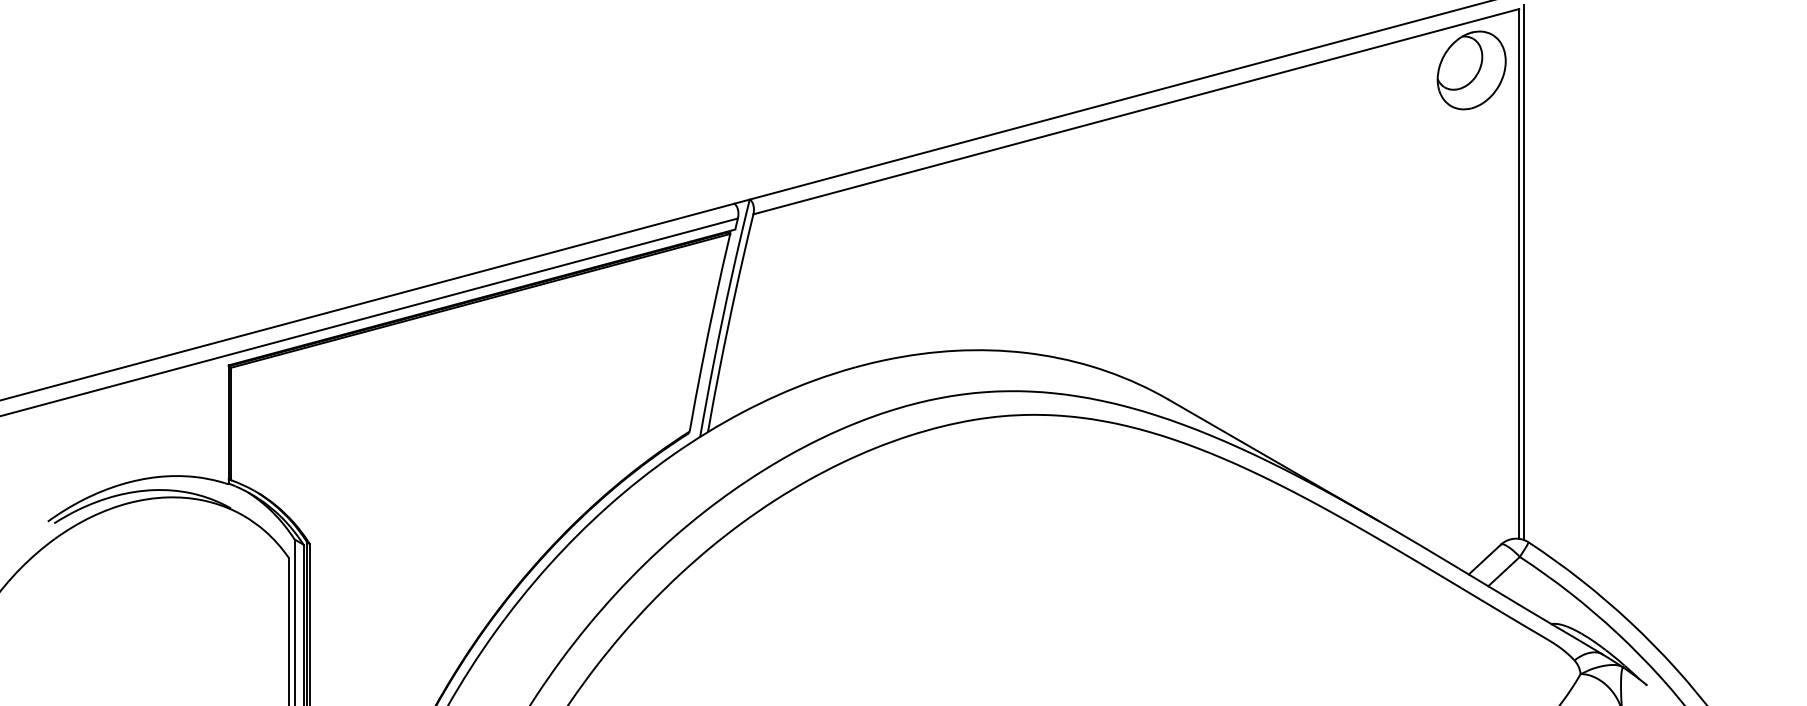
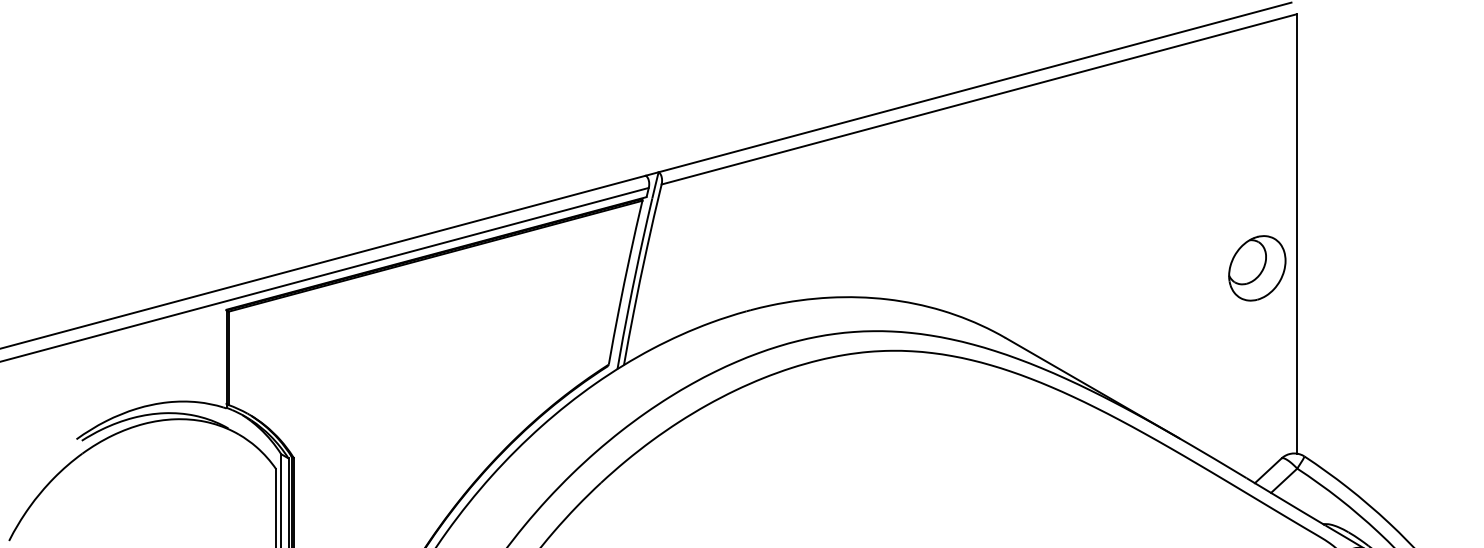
part: (1471, 70) -> (1257, 268), moved
line: (1524, 272) -> (1301, 232), removed

